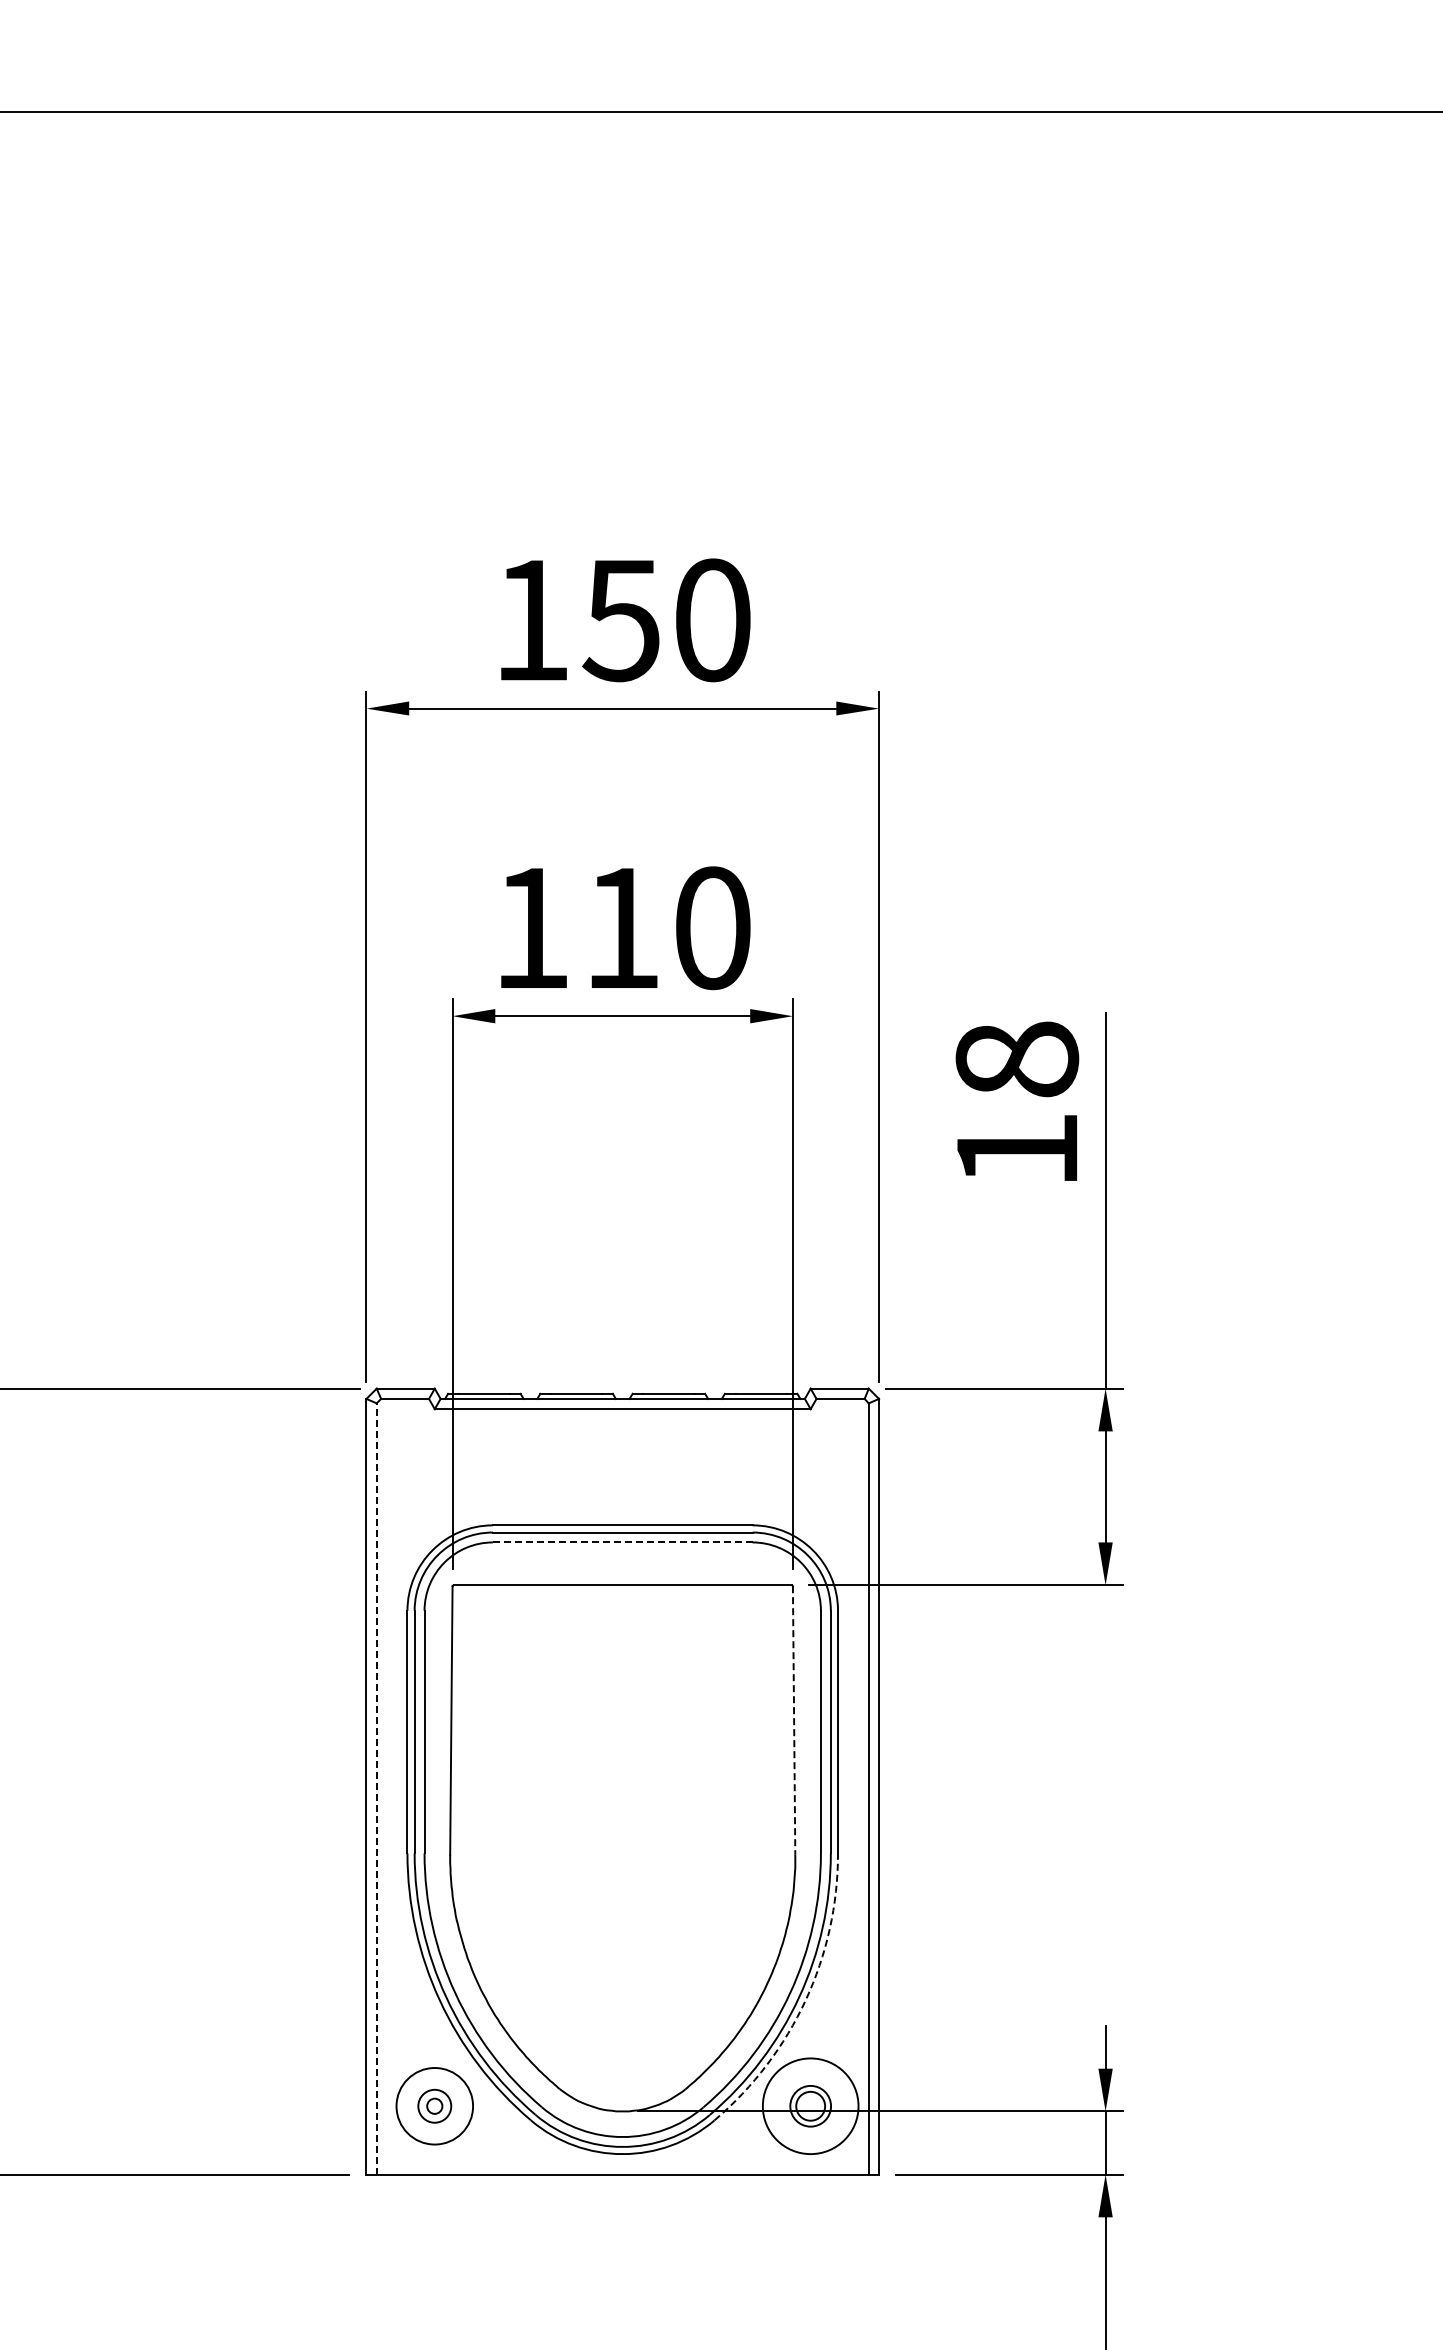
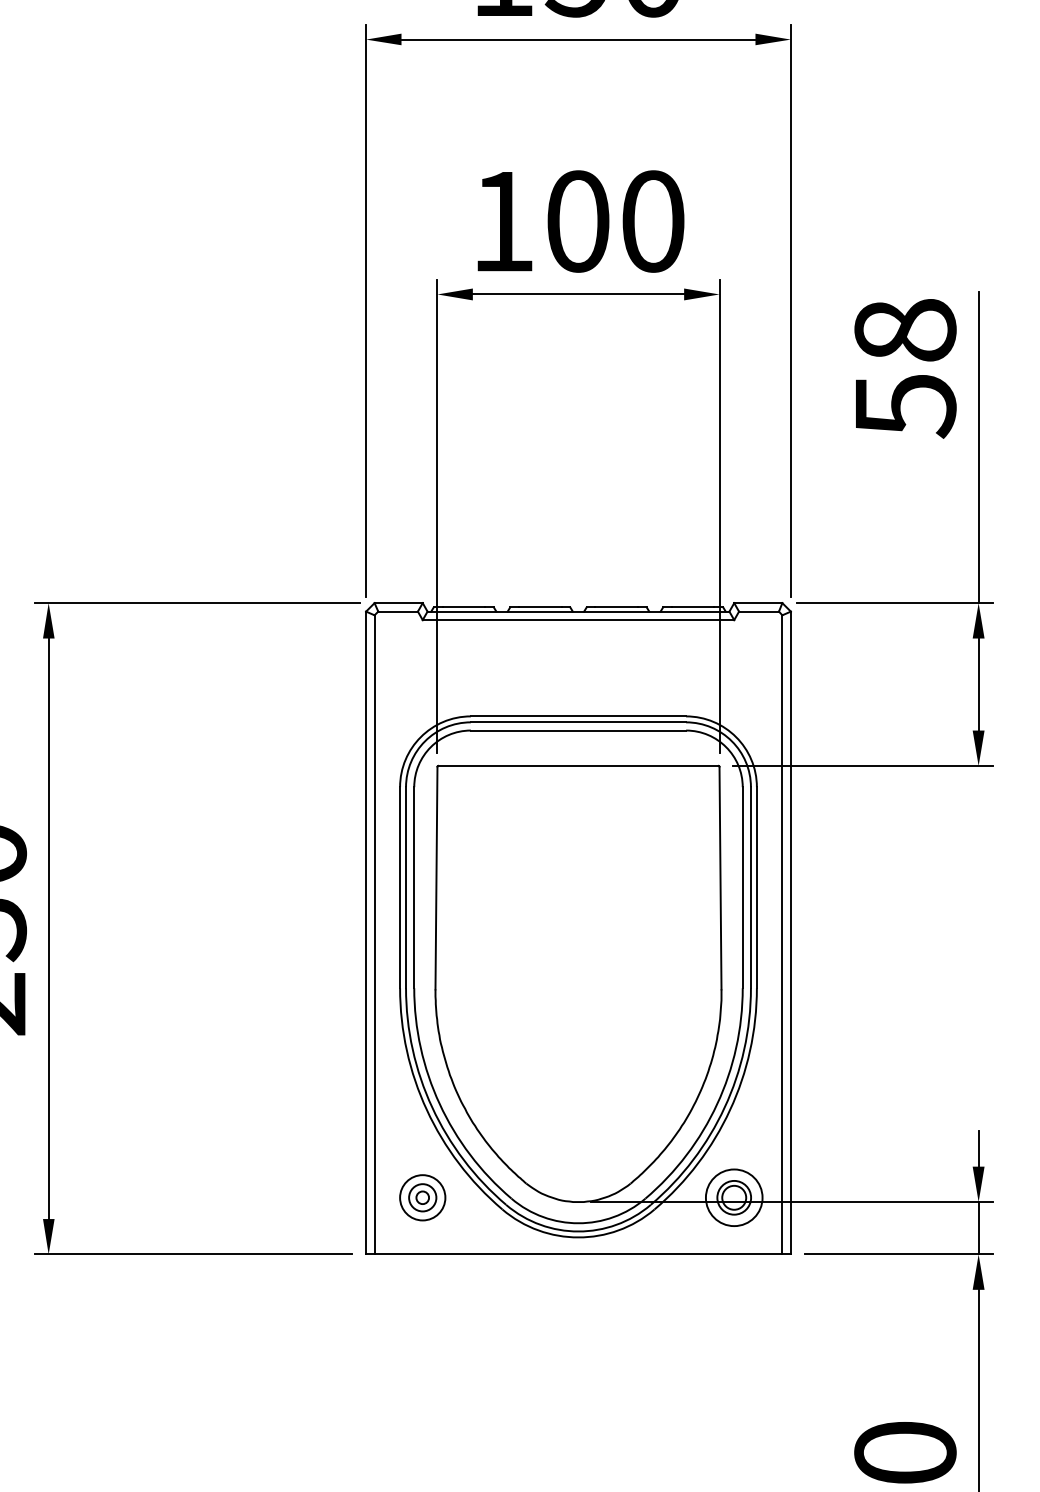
text: (622, 928) -> (578, 221), 110 -> 100
text: (1018, 1151) -> (906, 406), 18 -> 58
line: (622, 1542) -> (578, 730), dashed -> solid
line: (794, 1720) -> (720, 878), dashed -> solid
line: (376, 1789) -> (374, 935), dashed -> solid
arc: (805, 2000) -> (729, 1110), dashed -> solid
circle: (434, 2105) -> (422, 1197), size x0.71
circle: (810, 2106) -> (734, 1197), size x0.71

